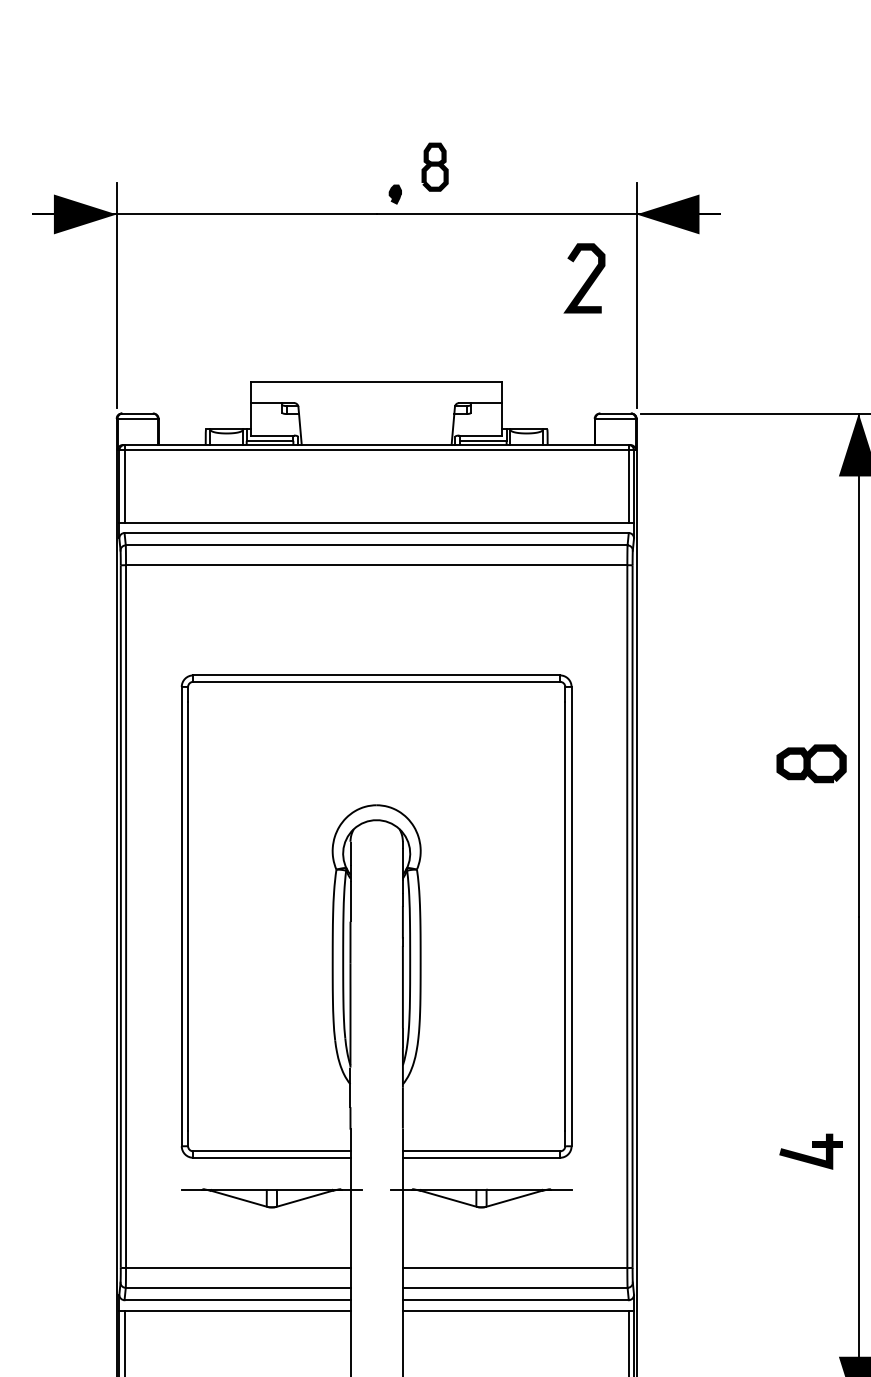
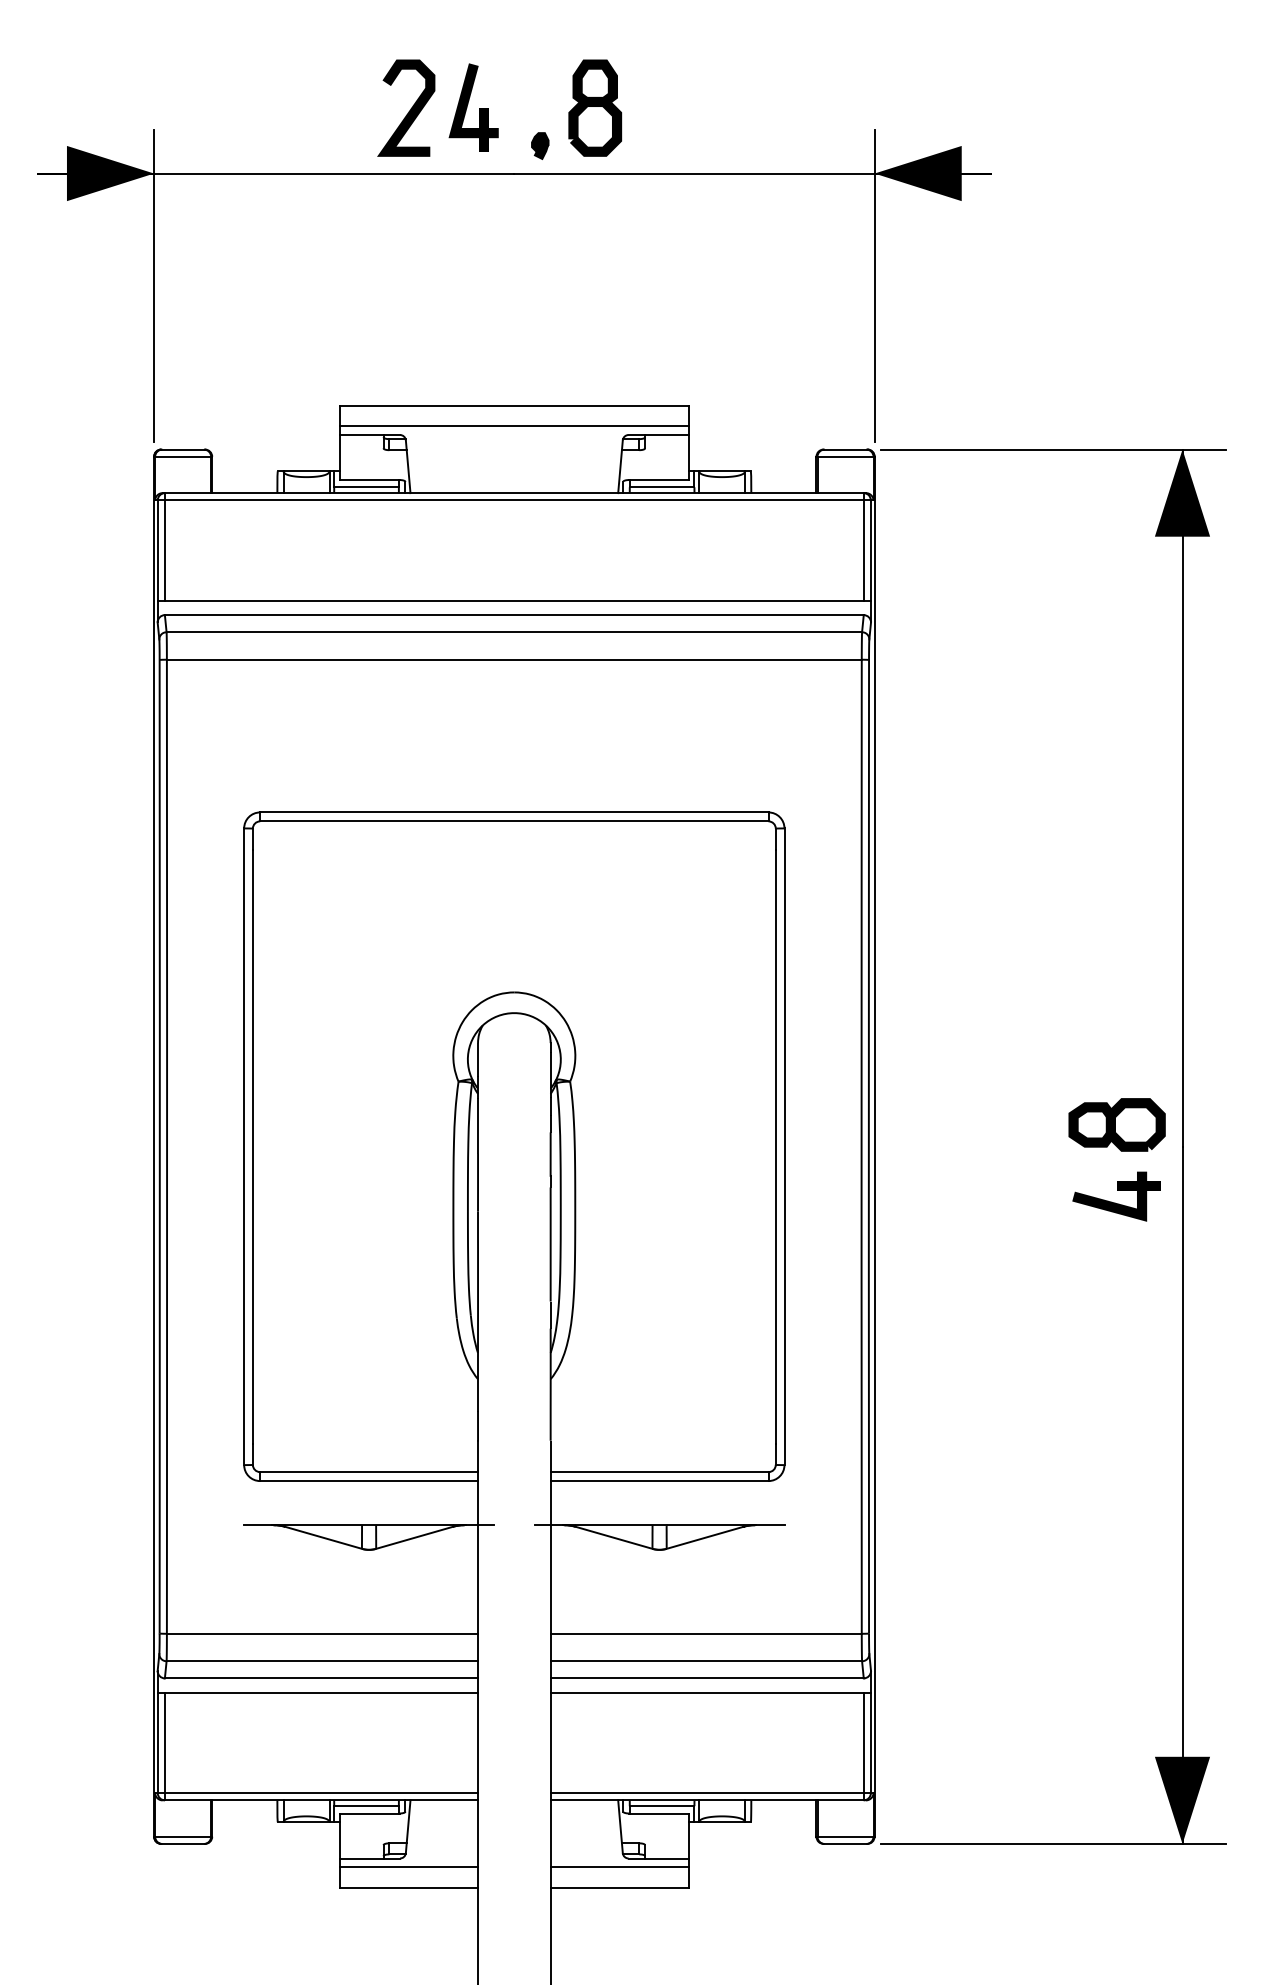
part: (347, 166) -> (473, 107), added
part: (435, 166) -> (595, 107), size x1.43
curve: (587, 278) -> (410, 108), moved
line: (376, 396) -> (514, 426), added
part: (811, 763) -> (1116, 1124), moved
part: (811, 1147) -> (1117, 1190), moved

